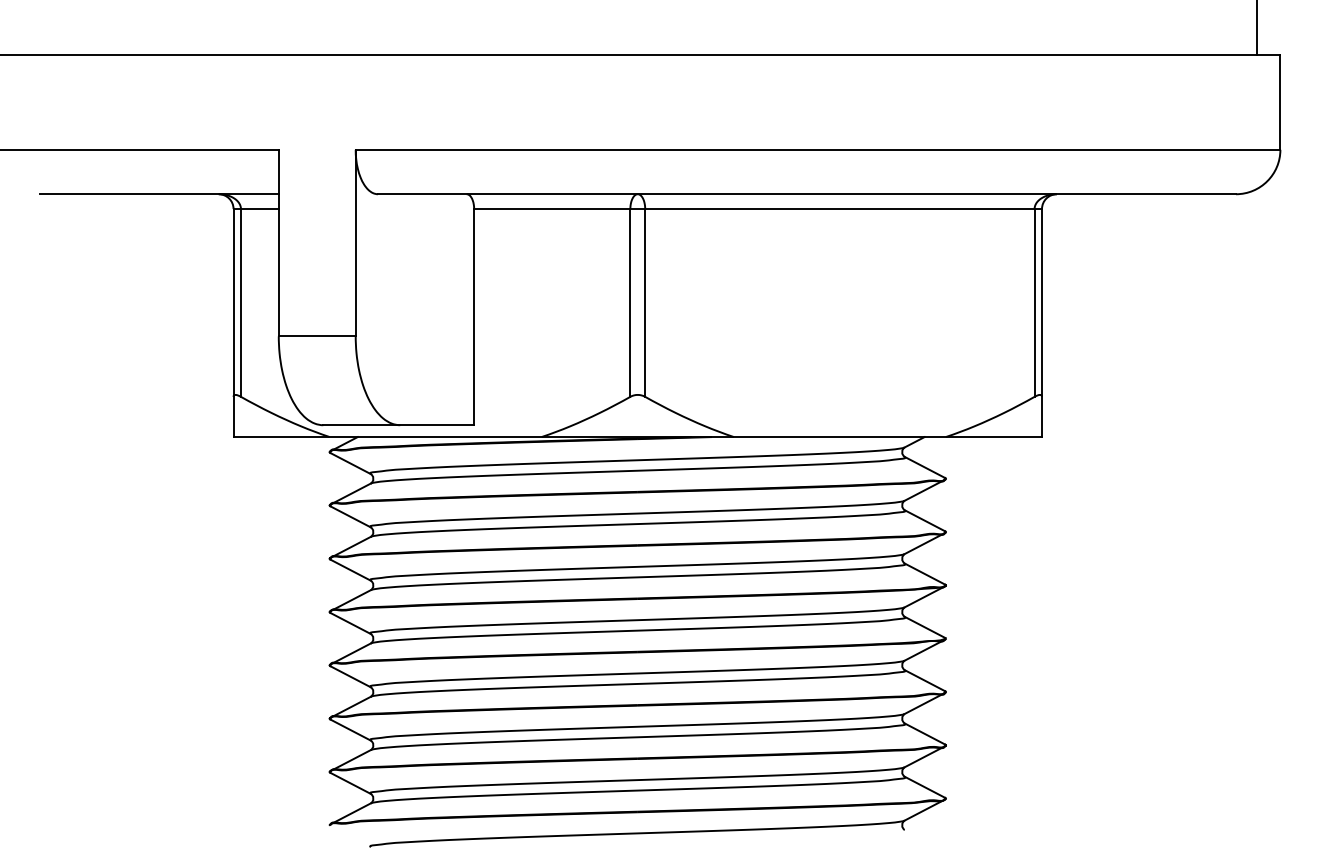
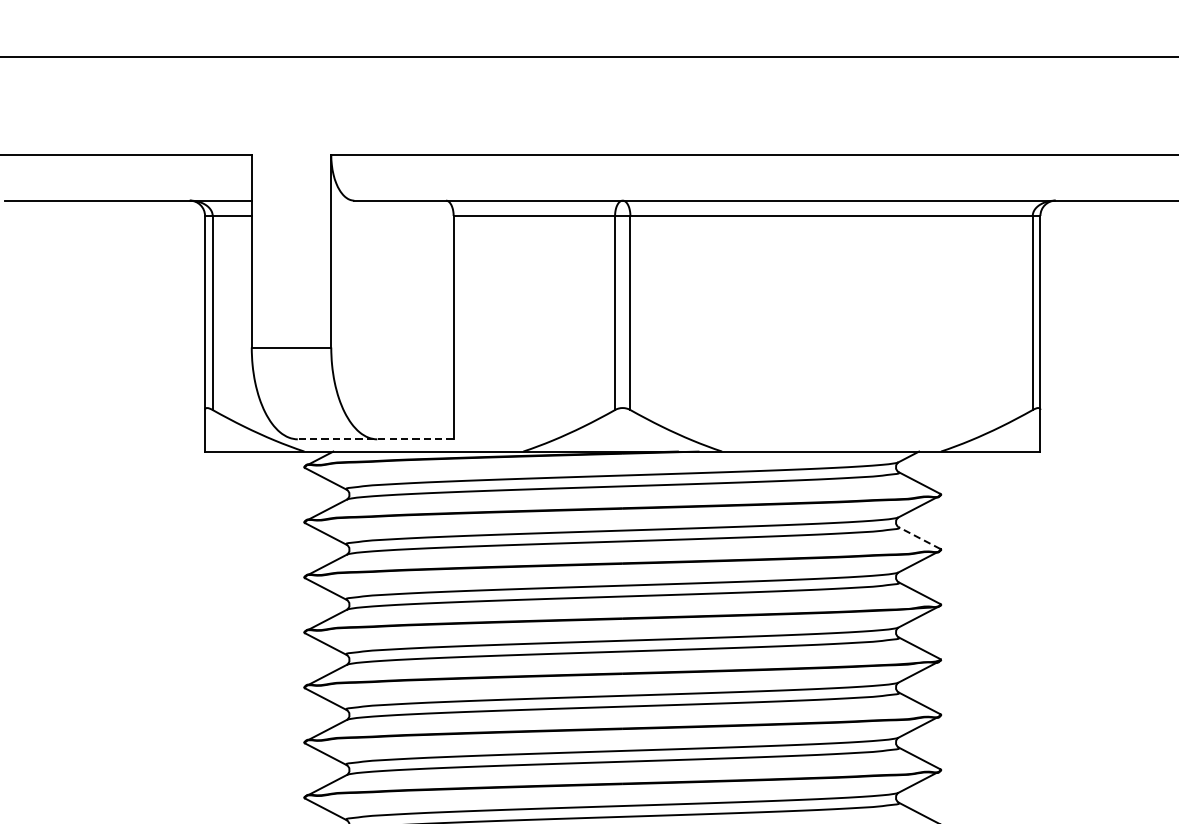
line: (398, 425) -> (375, 439), solid -> dashed
line: (925, 520) -> (920, 537), solid -> dashed

